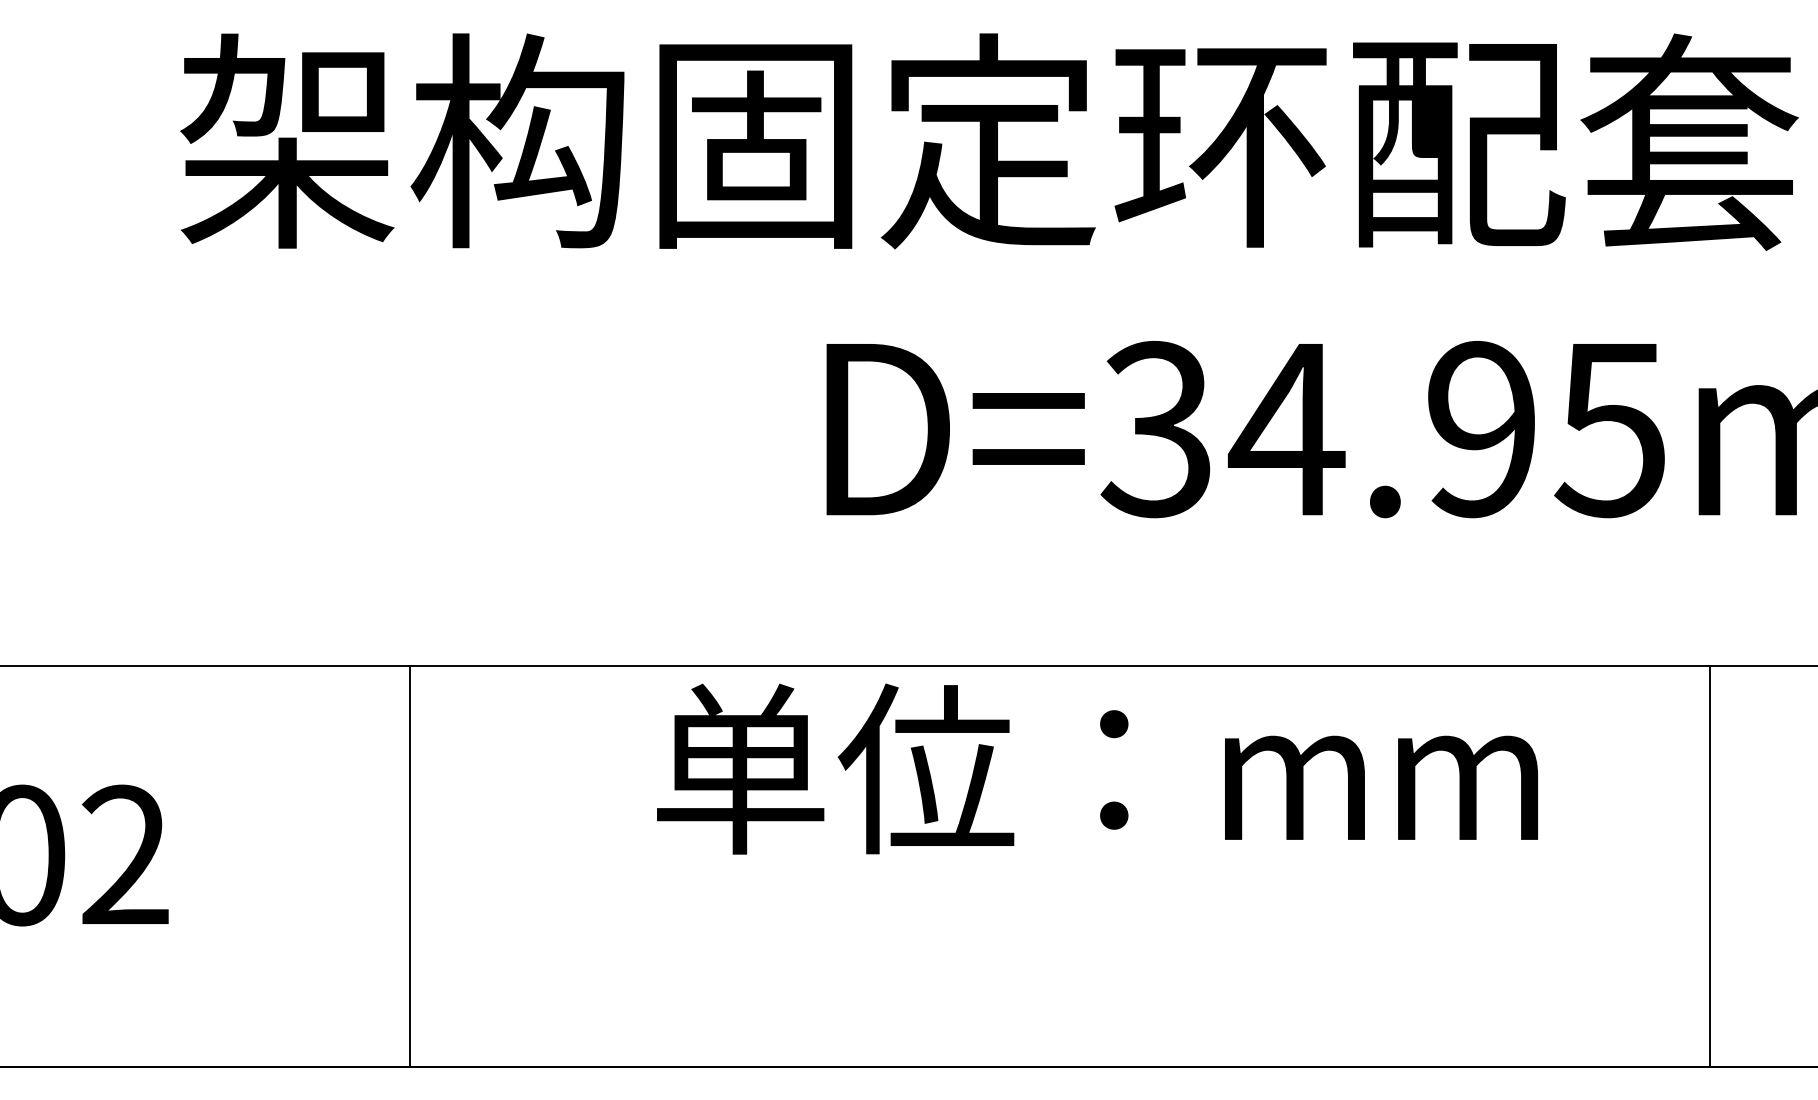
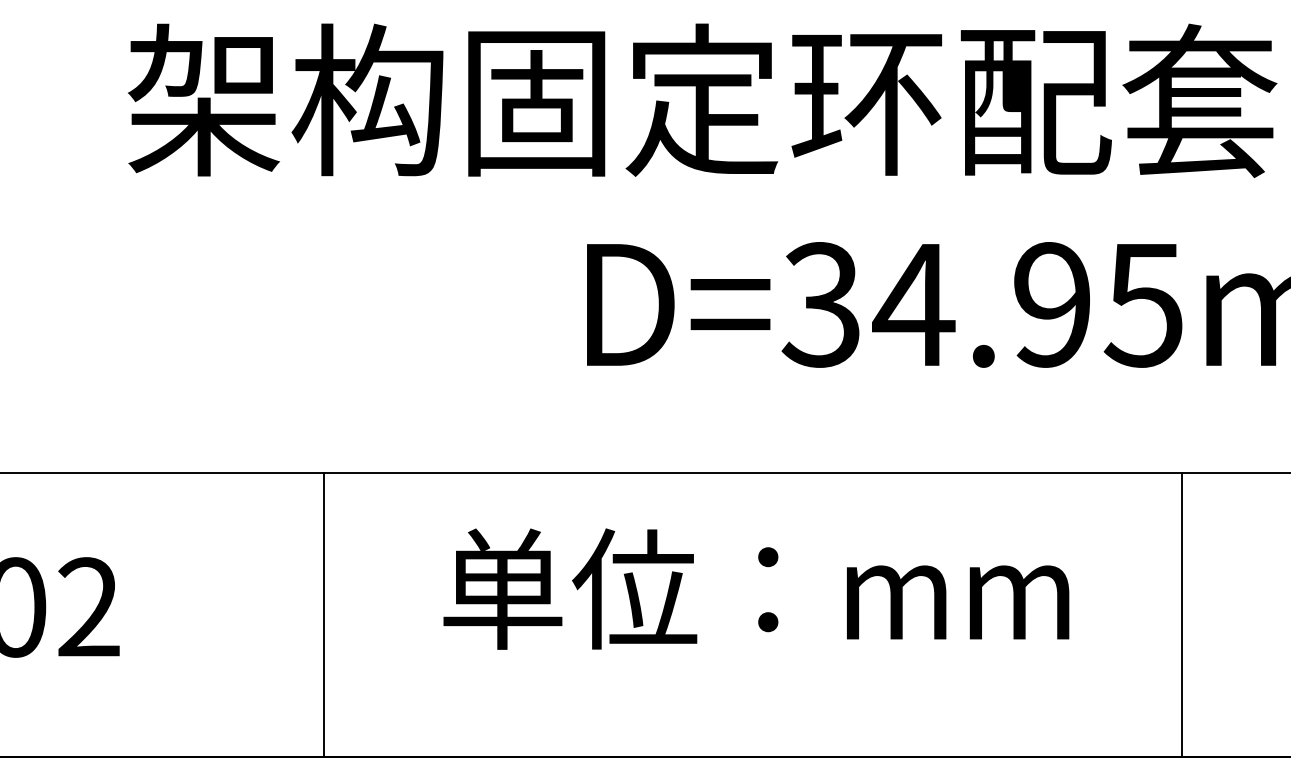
text: (1097, 768) -> (756, 588), moved
line: (410, 866) -> (324, 615), moved
line: (1710, 866) -> (1182, 615), moved

